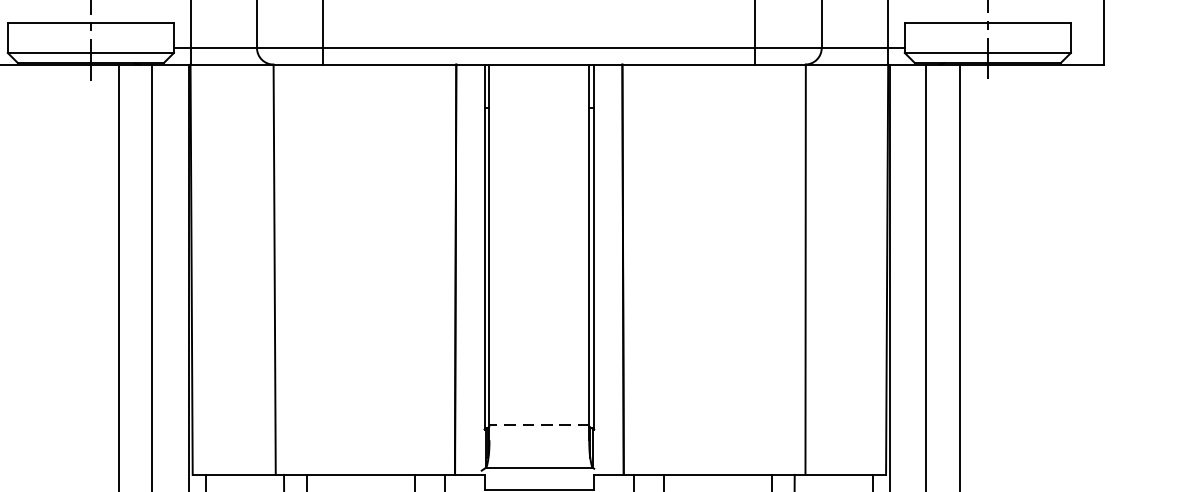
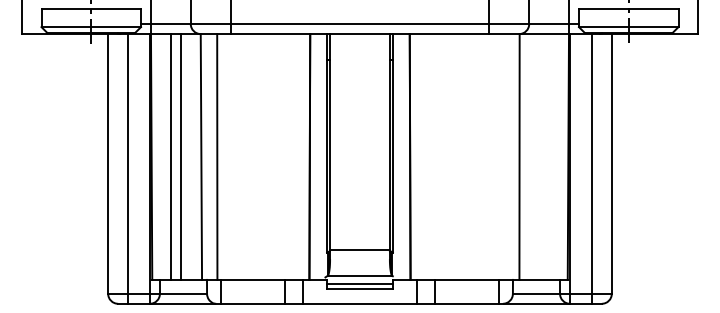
line: (223, 268) -> (170, 156), added
line: (239, 268) -> (180, 156), added
line: (301, 268) -> (217, 156), added
line: (538, 425) -> (359, 250), dashed -> solid
line: (538, 480) -> (359, 283), added

